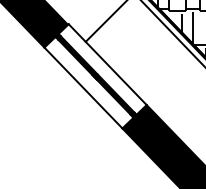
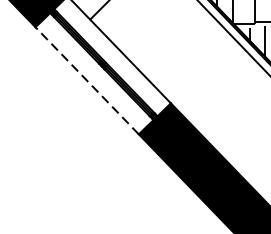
line: (83, 87) -> (87, 80), solid -> dashed

